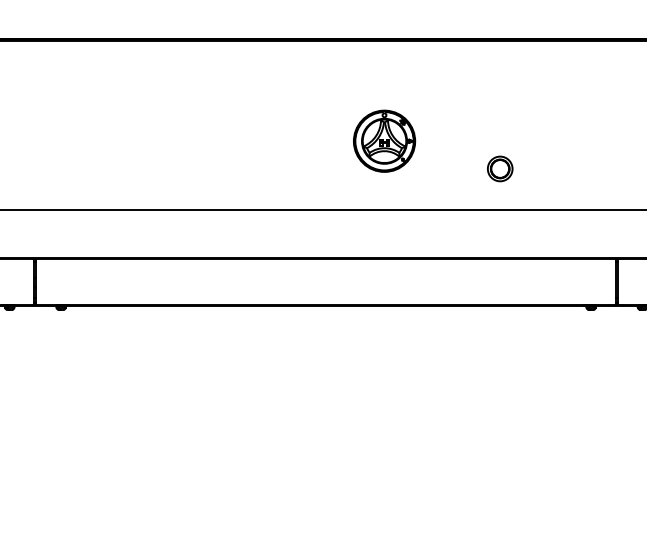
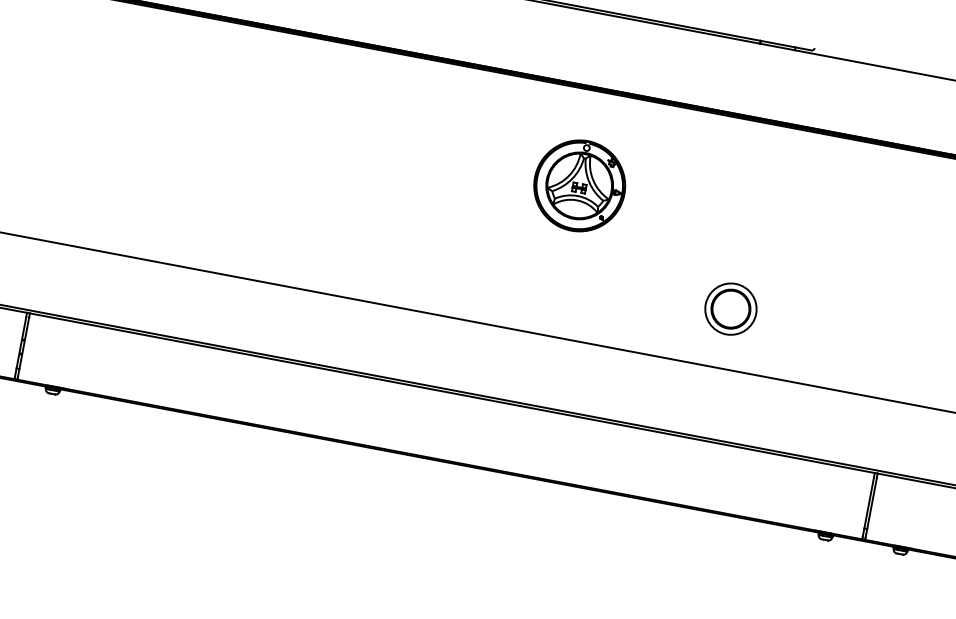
part: (384, 140) -> (579, 184), moved
part: (500, 168) -> (731, 308), size x1.4

